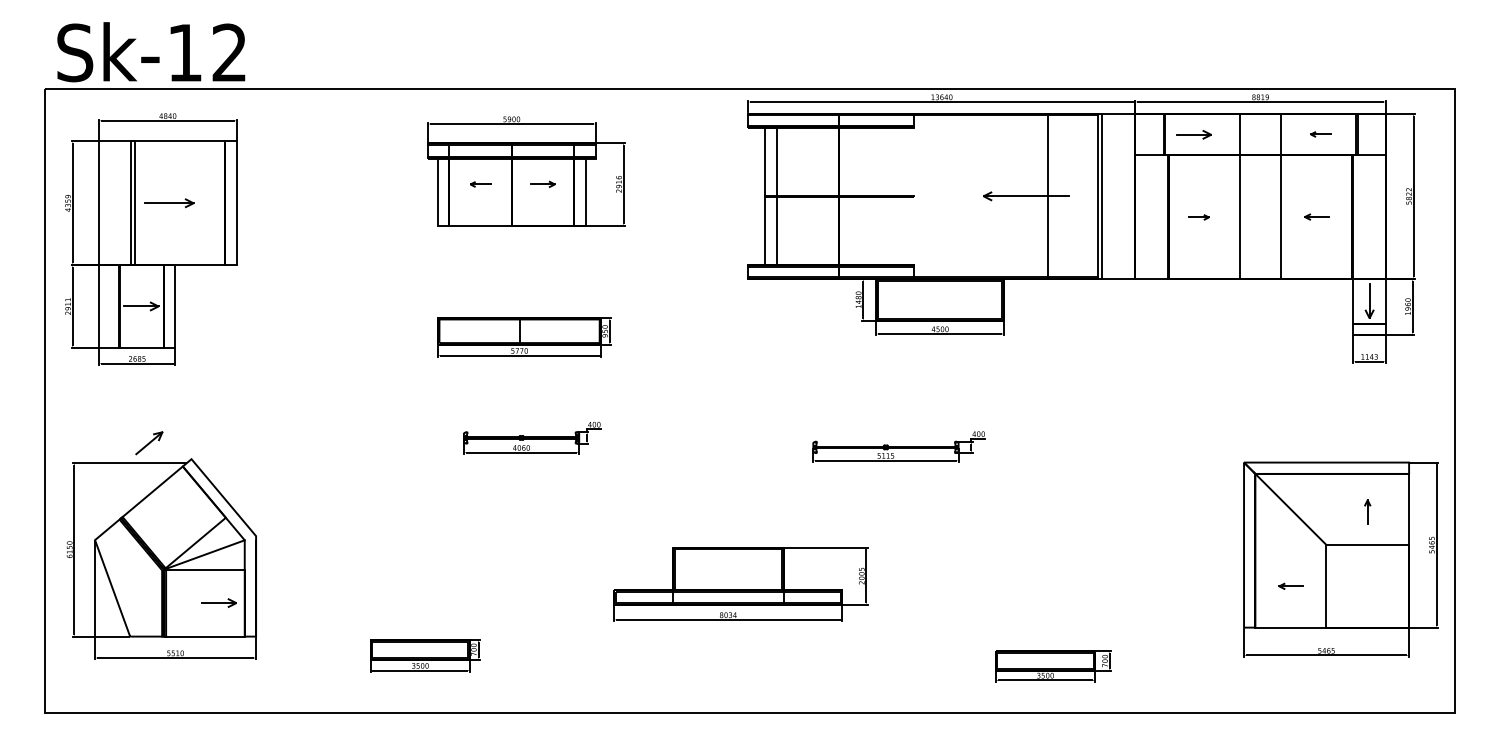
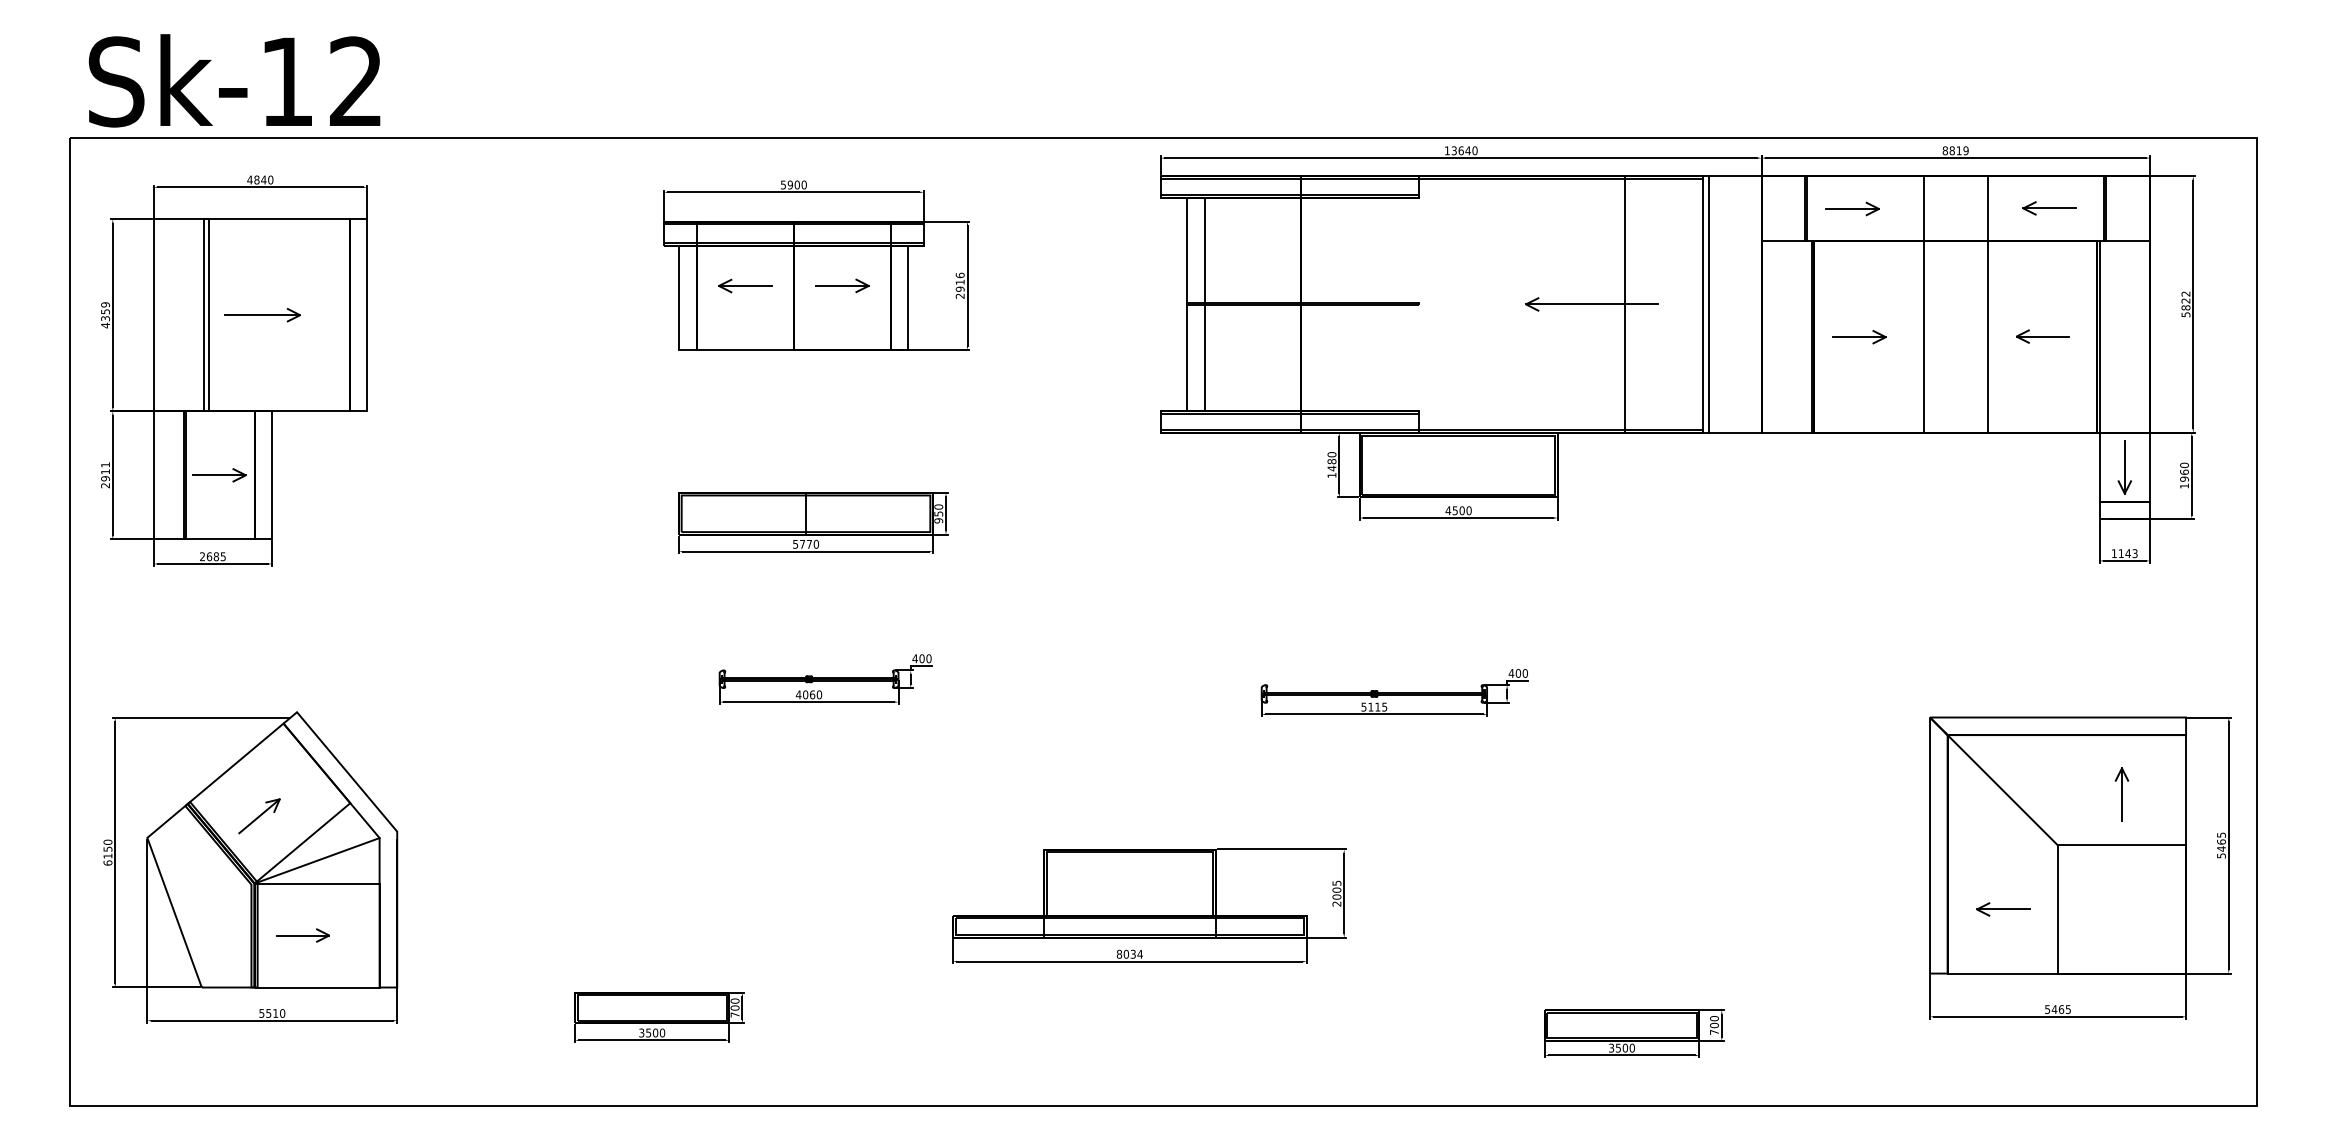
part: (1320, 134) -> (2048, 208), size x1.67
part: (480, 184) -> (745, 286), size x1.67
part: (542, 184) -> (841, 286), size x1.43
part: (1316, 216) -> (2042, 335), size x1.43
part: (1198, 217) -> (1859, 337), size x1.67
part: (149, 443) -> (259, 816), moved
part: (1367, 511) -> (2121, 793), size x1.43
part: (1290, 586) -> (2002, 909), size x1.43
part: (218, 602) -> (301, 934), moved

